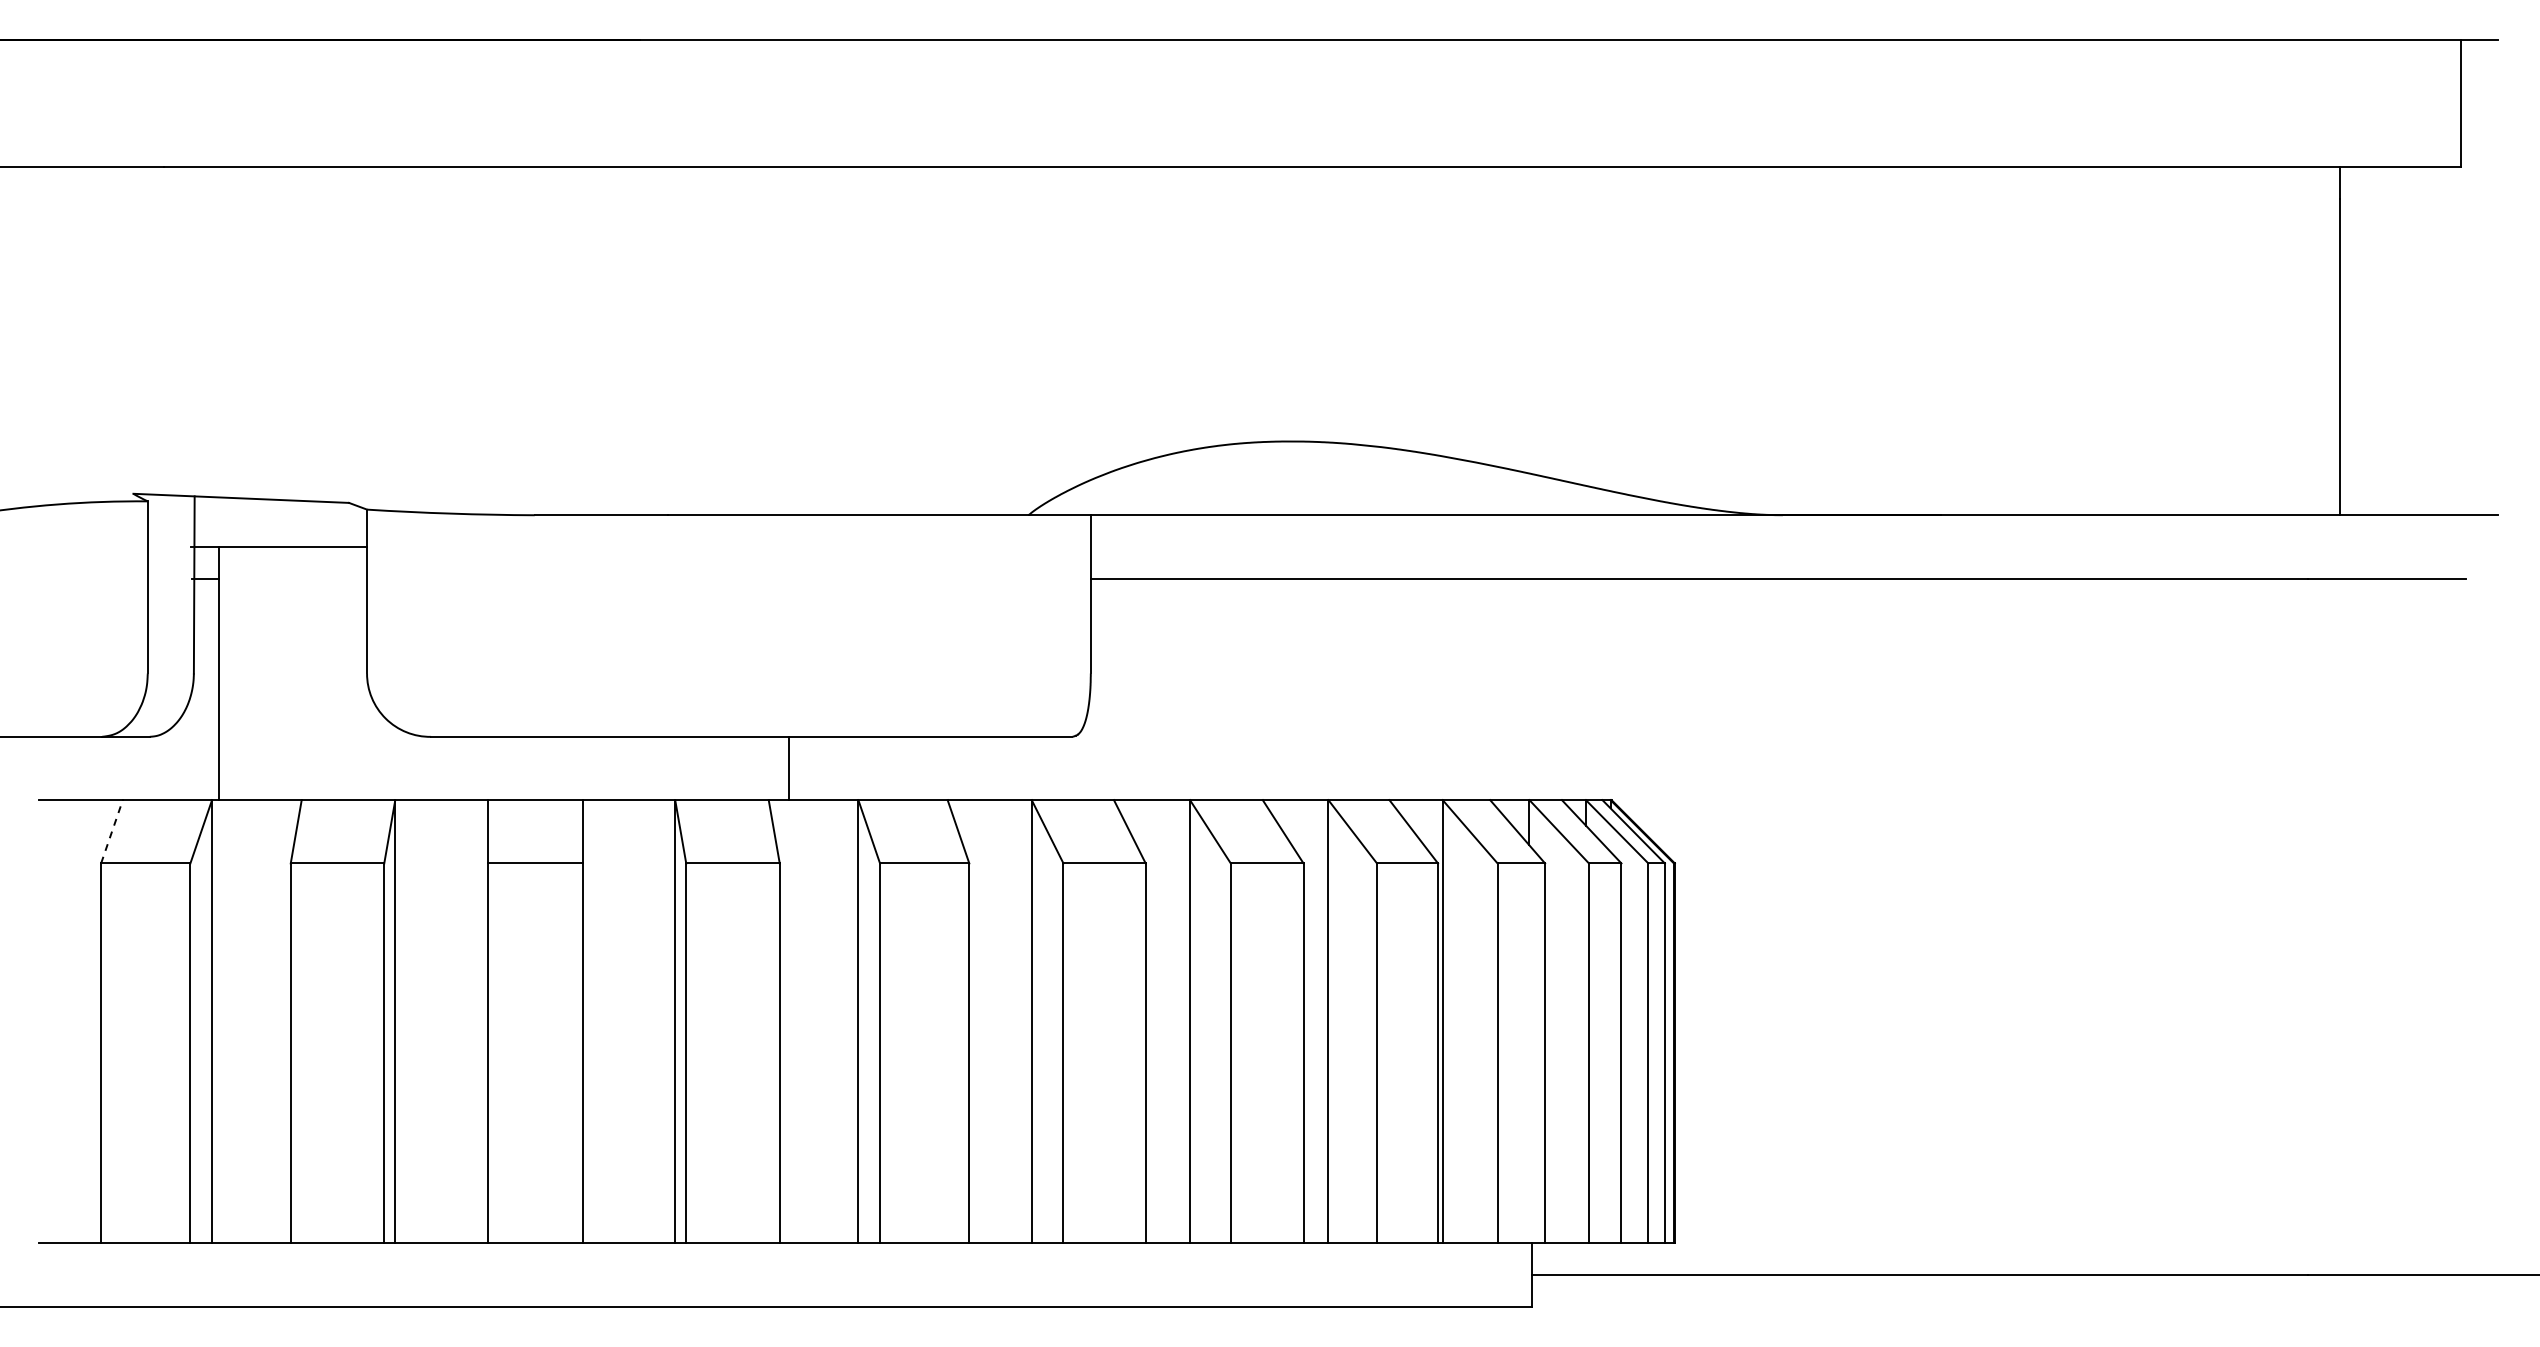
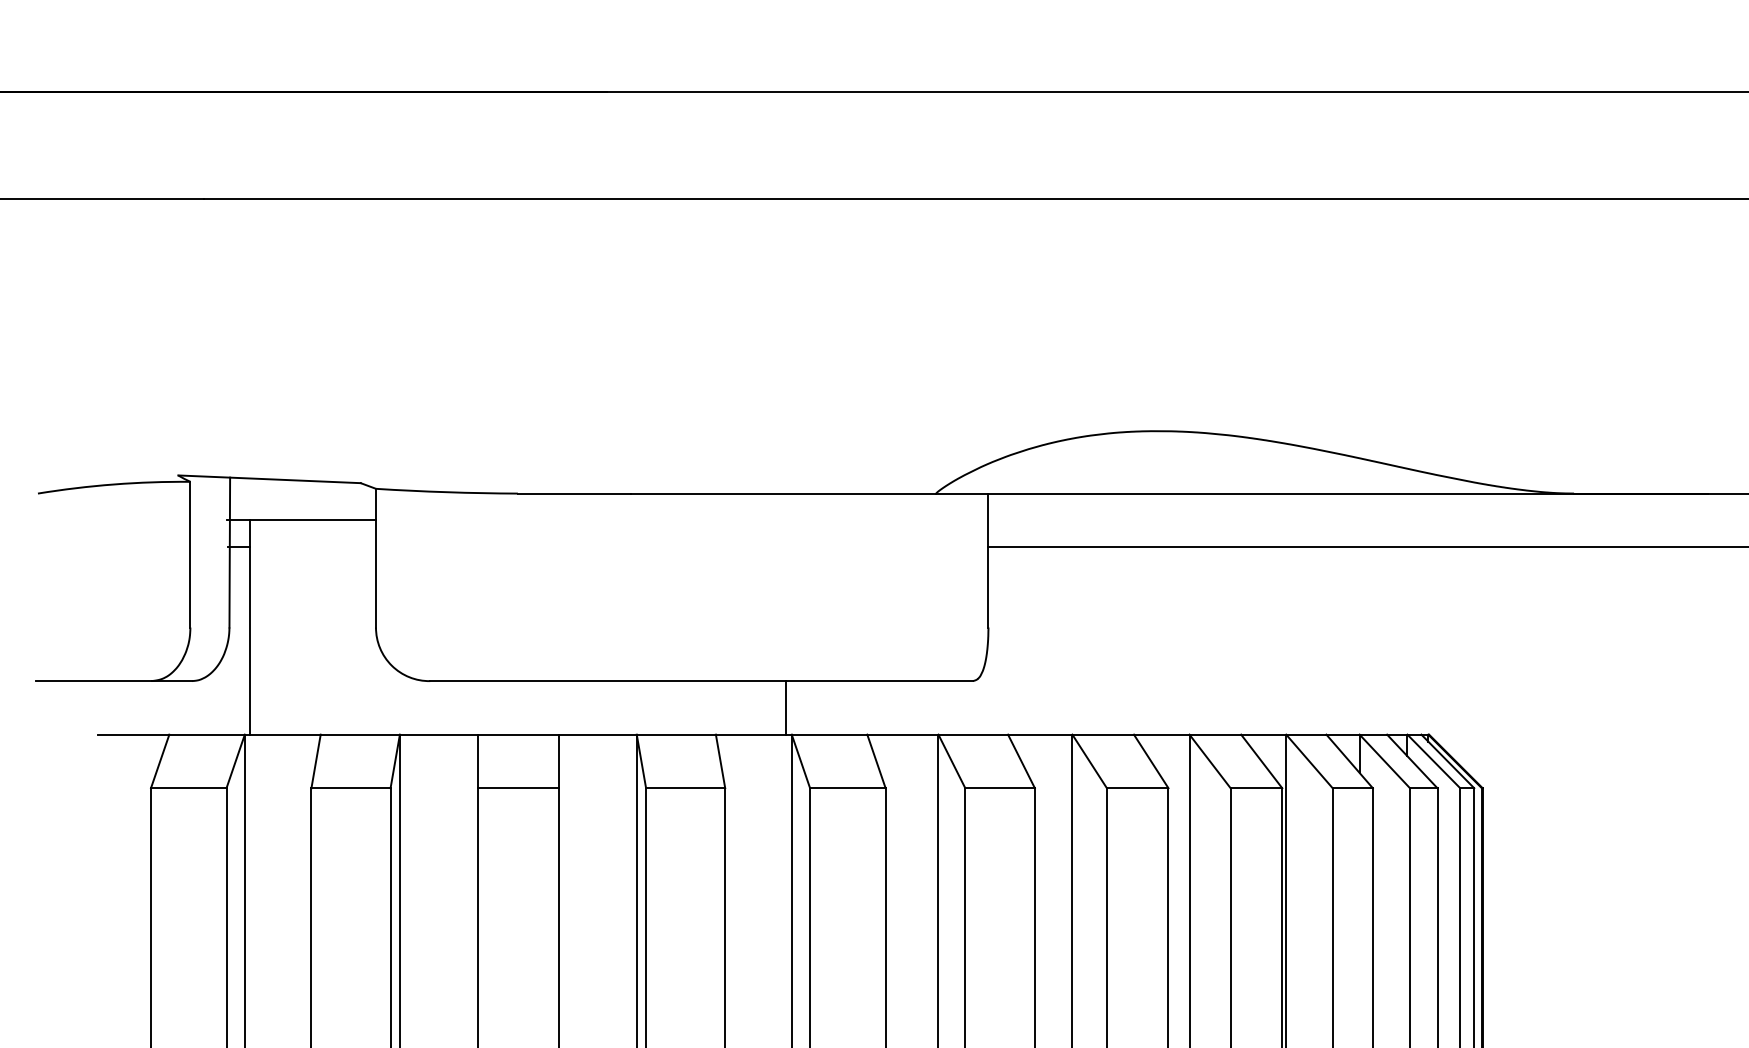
line: (788, 768) -> (785, 707), moved
line: (112, 831) -> (160, 761), dashed -> solid

